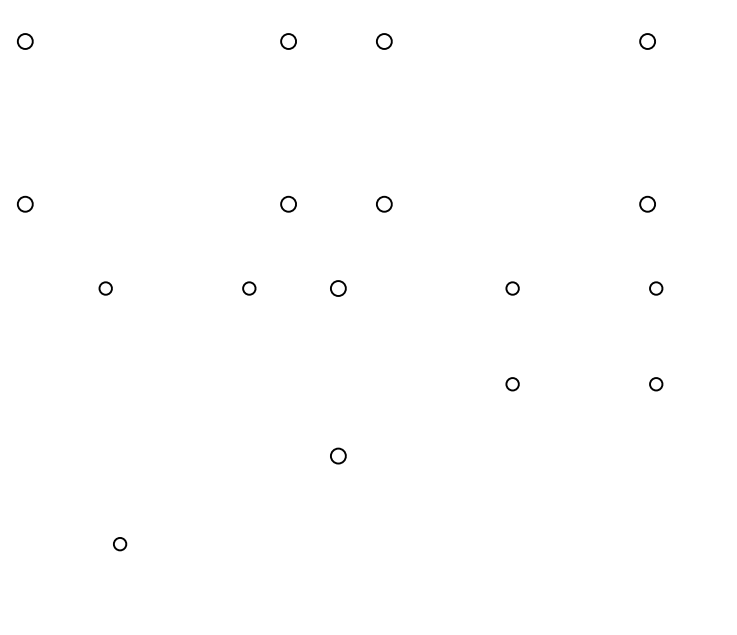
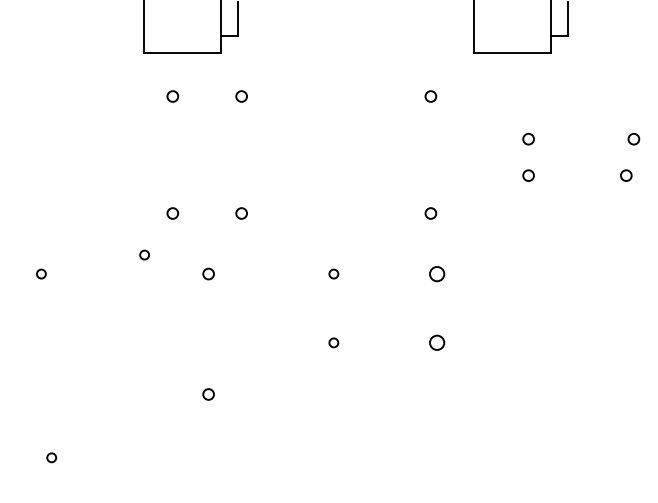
circle: (249, 287) -> (144, 254), moved
circle: (655, 287) -> (436, 273), size x1.6
circle: (655, 383) -> (436, 342), size x1.6

